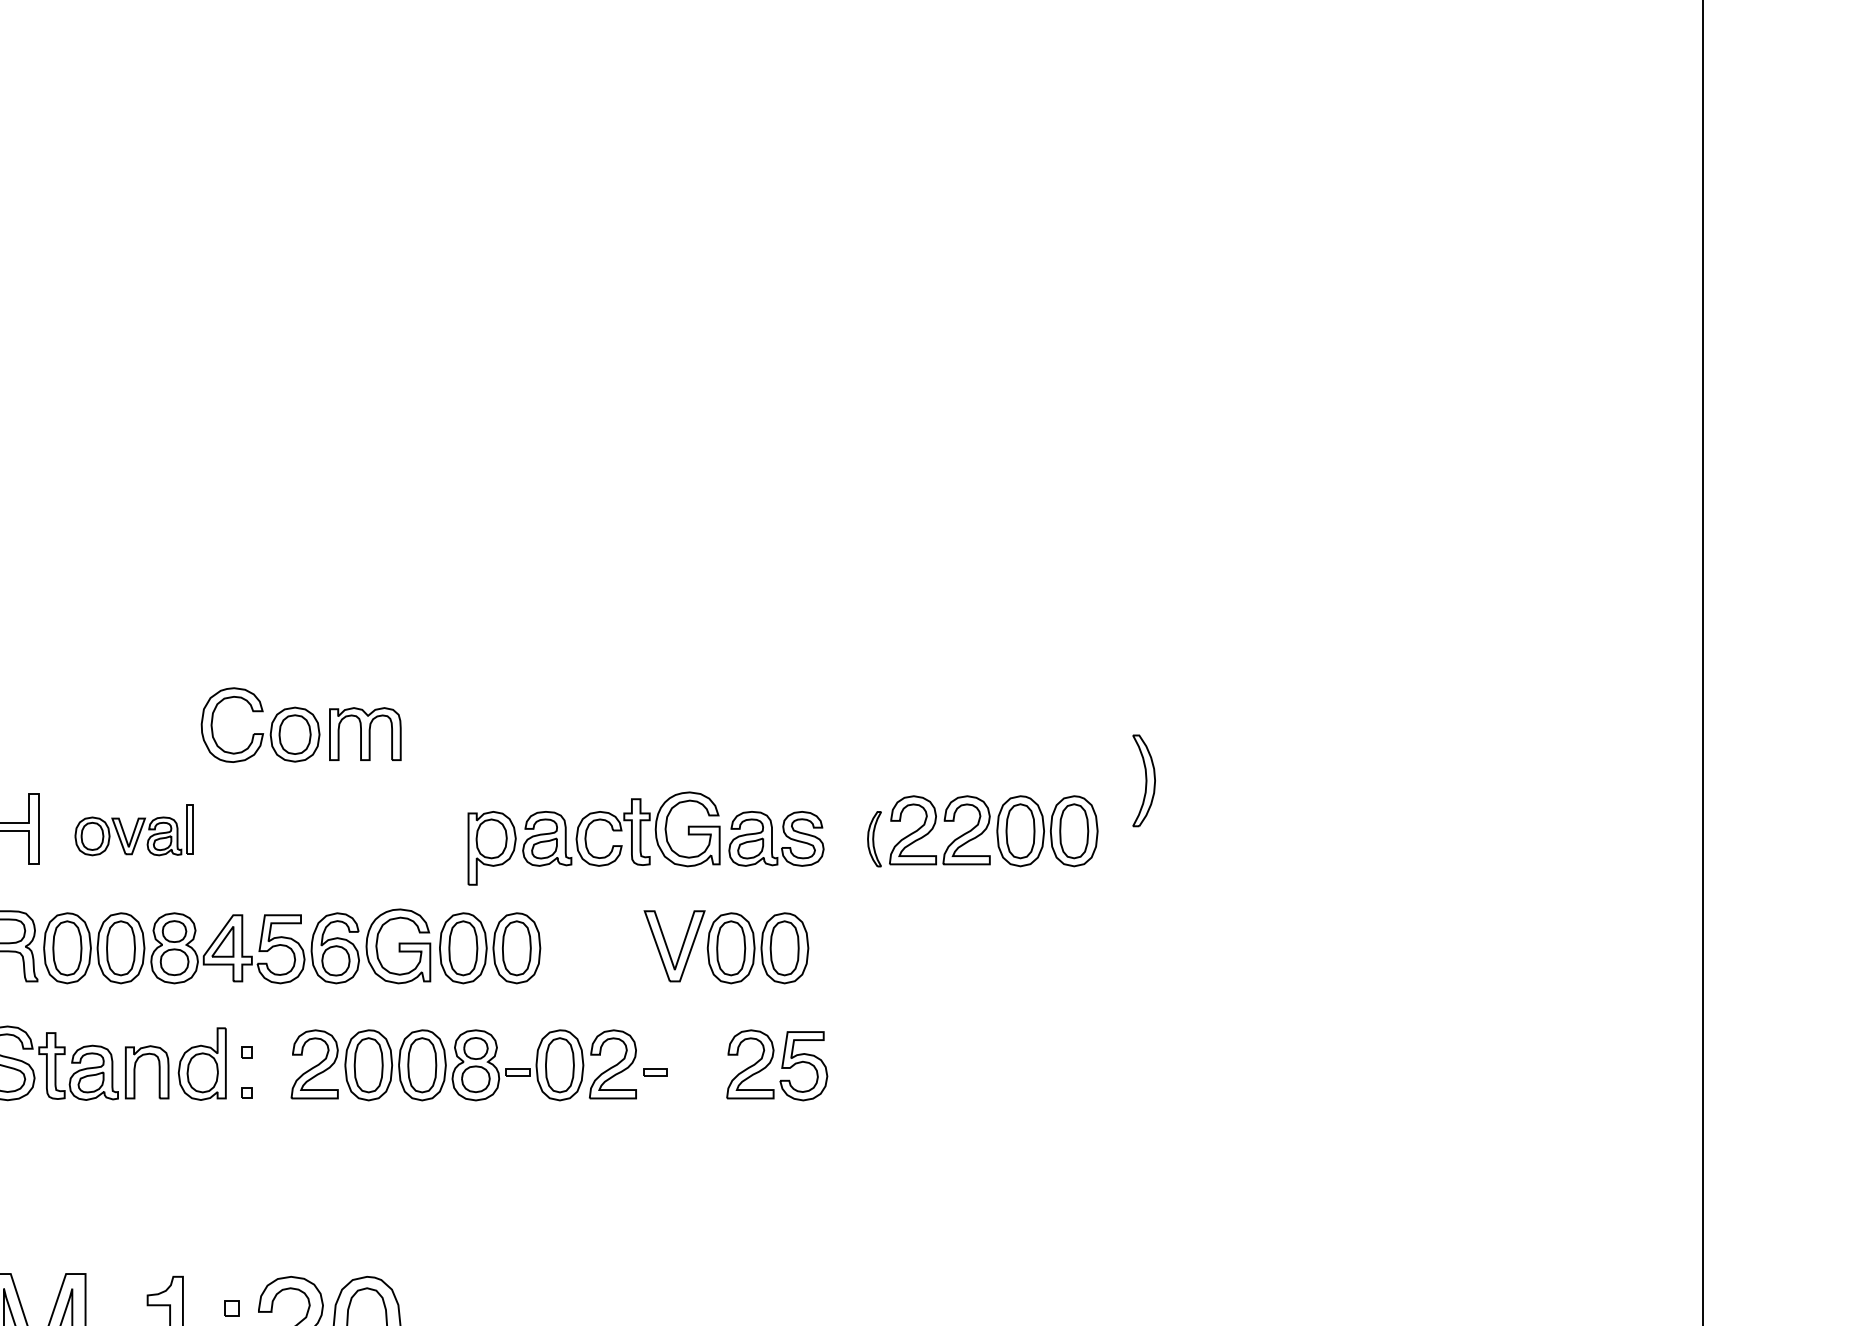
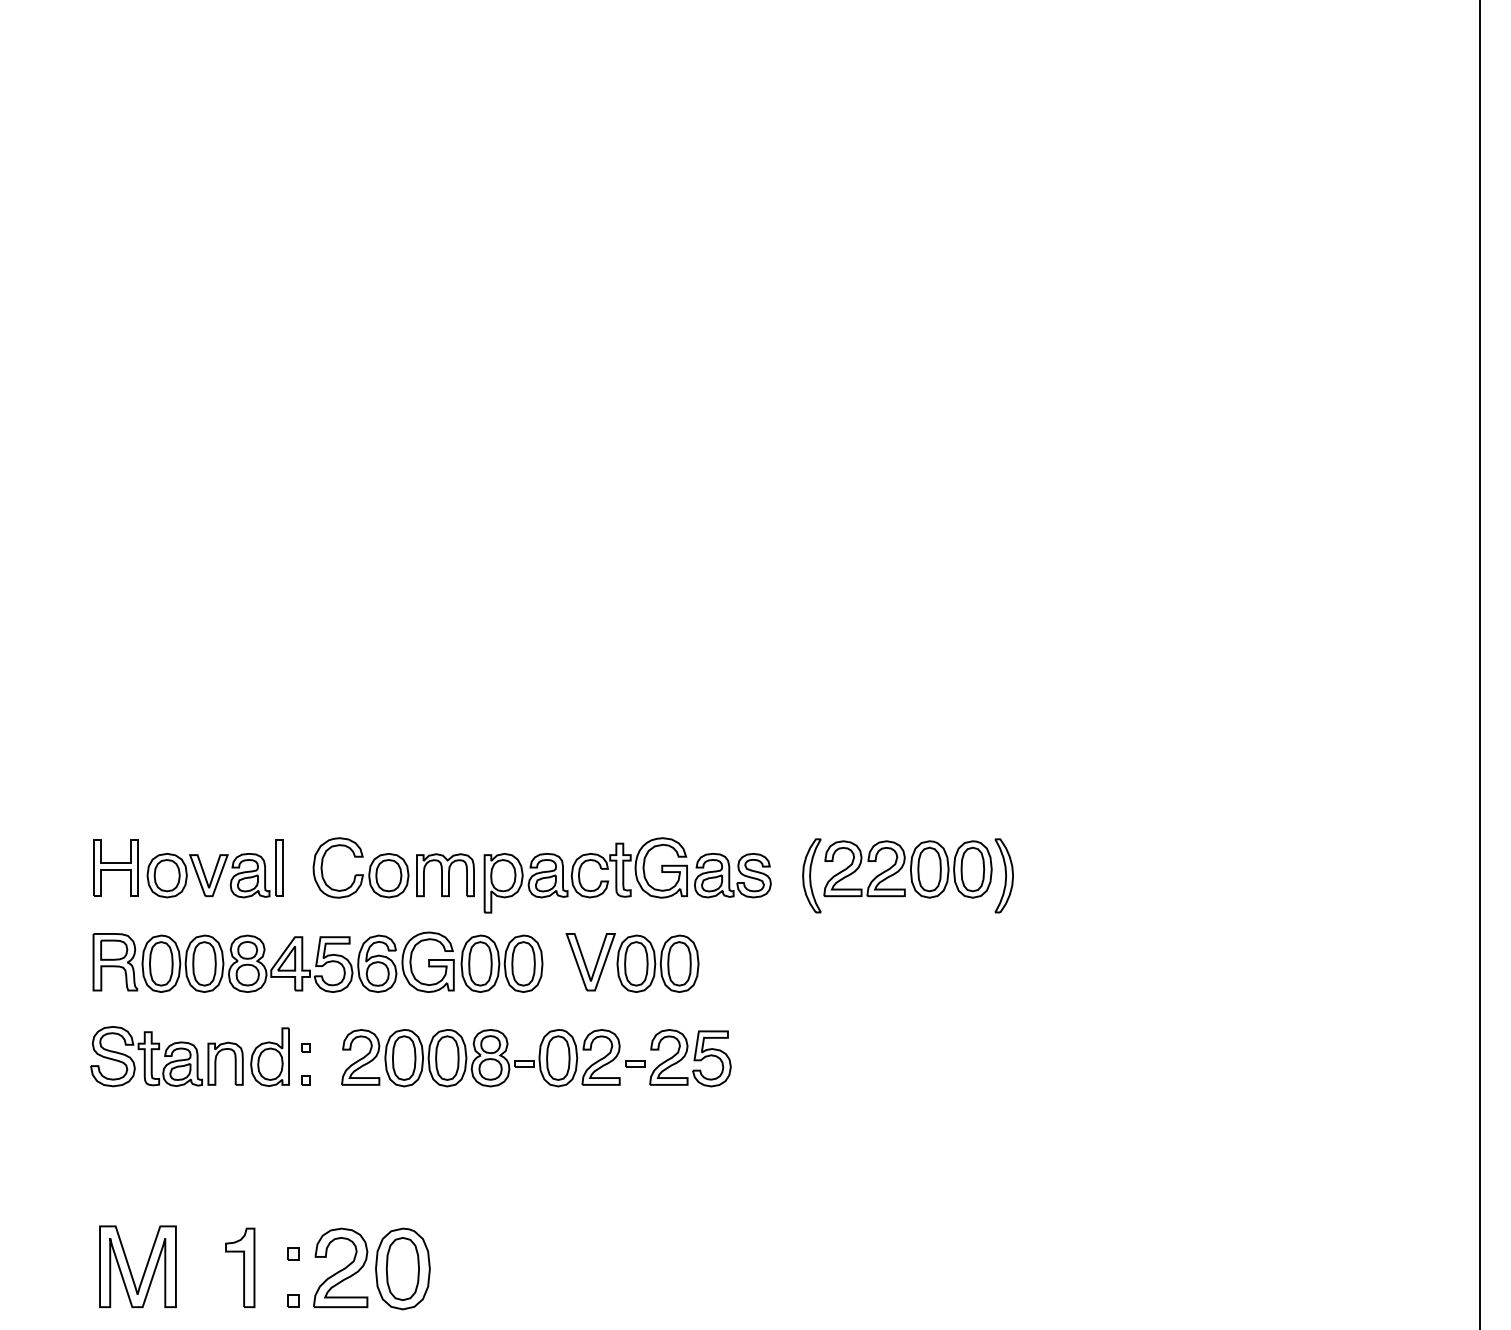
part: (300, 724) -> (393, 867), moved
part: (1143, 780) -> (1003, 875), moved
part: (133, 830) -> (214, 868), size x1.43
part: (874, 838) -> (811, 875), size x1.67
part: (726, 946) -> (632, 962), moved
part: (777, 1065) -> (690, 1058), moved

